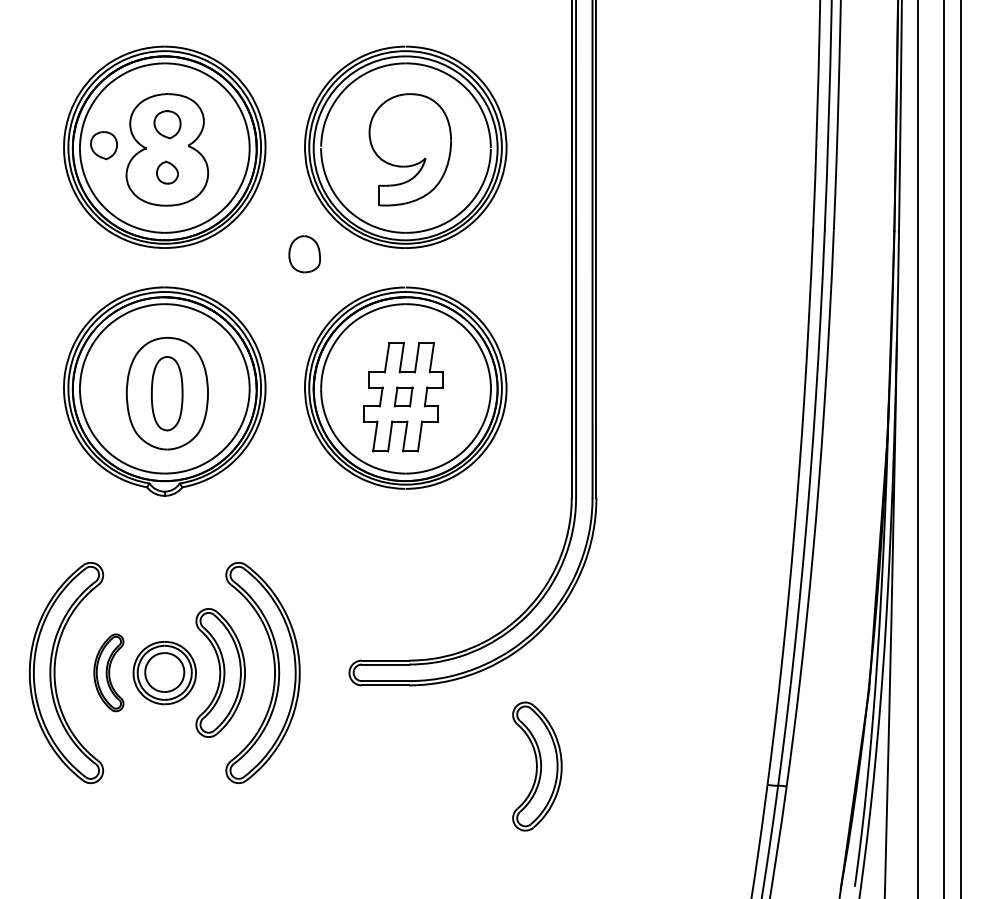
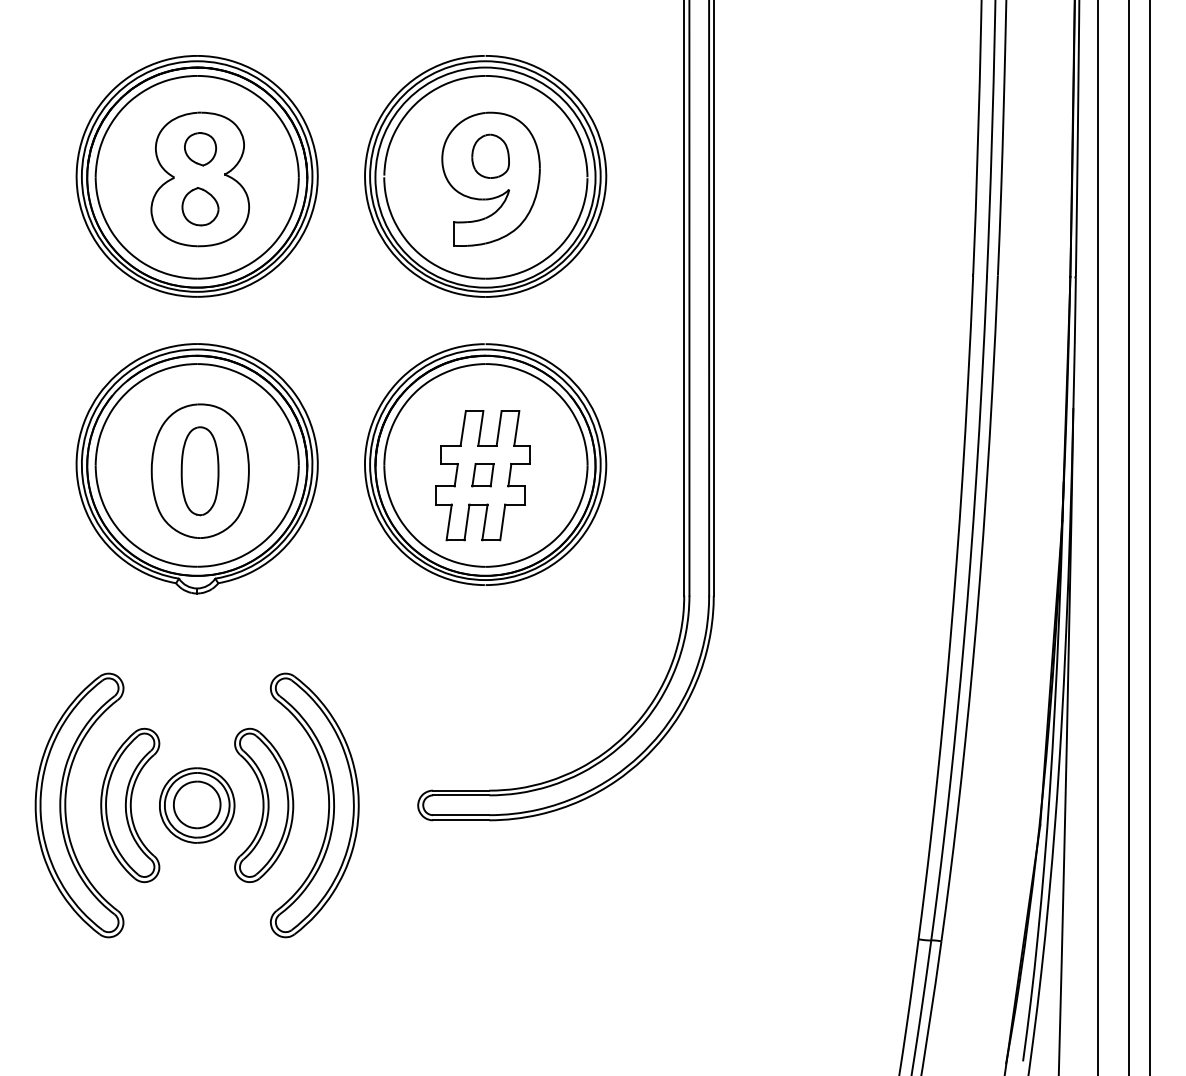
part: (104, 145) -> (124, 174), removed
part: (167, 172) -> (200, 206), size x1.43
part: (304, 253) -> (490, 155), moved
part: (109, 672) -> (130, 804), size x1.67
part: (537, 765) -> (643, 916), removed

